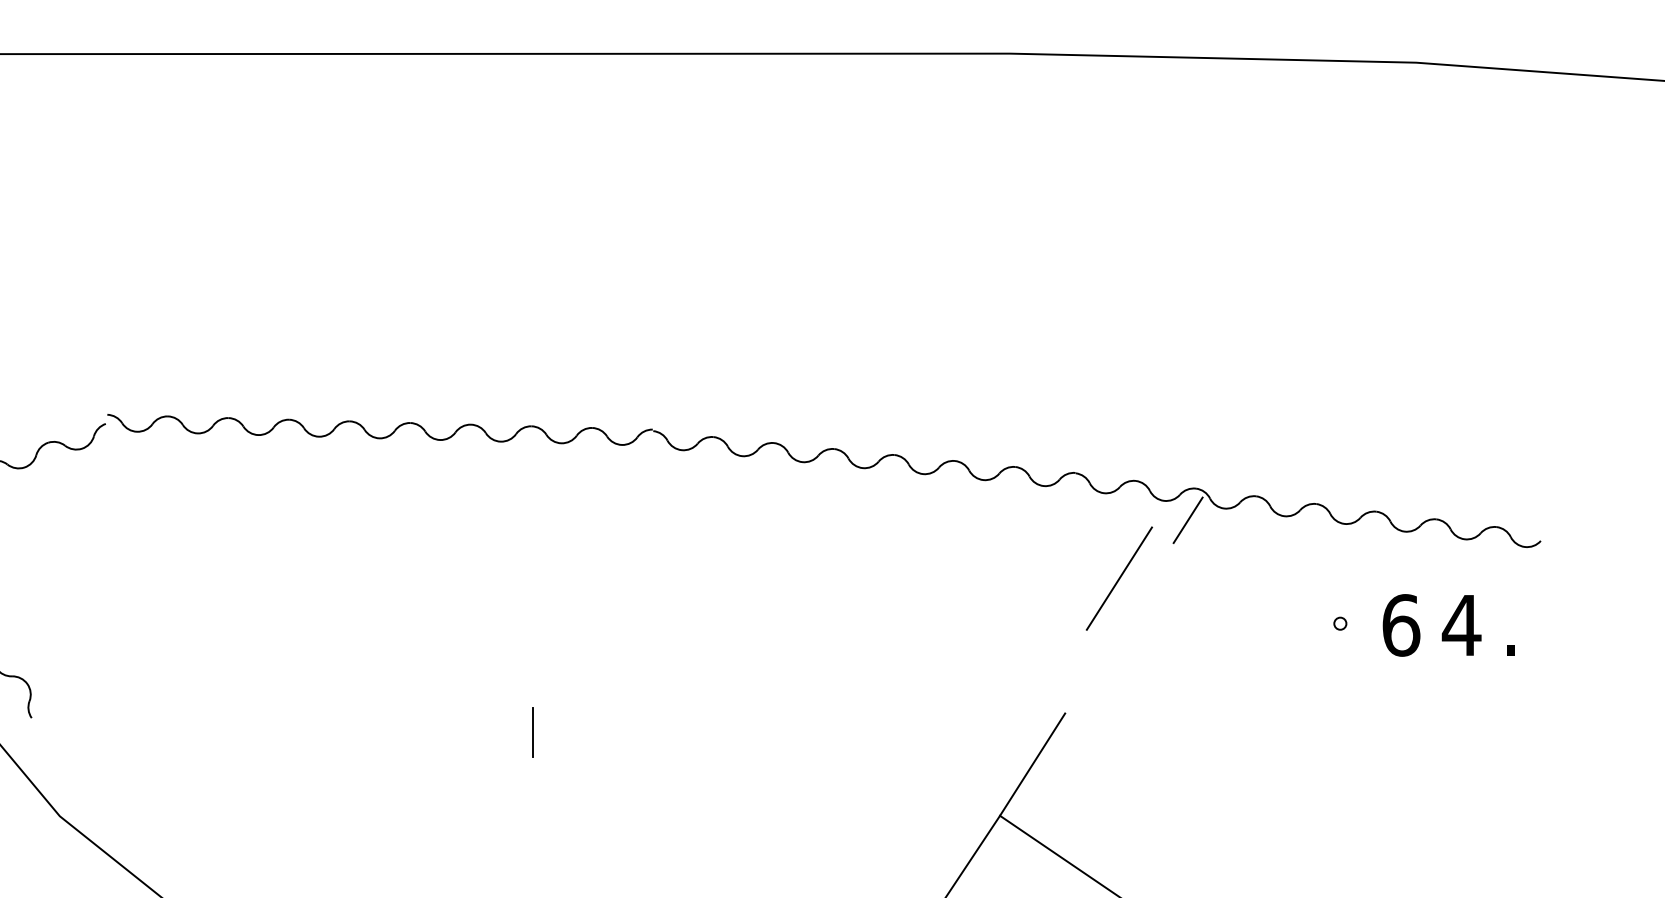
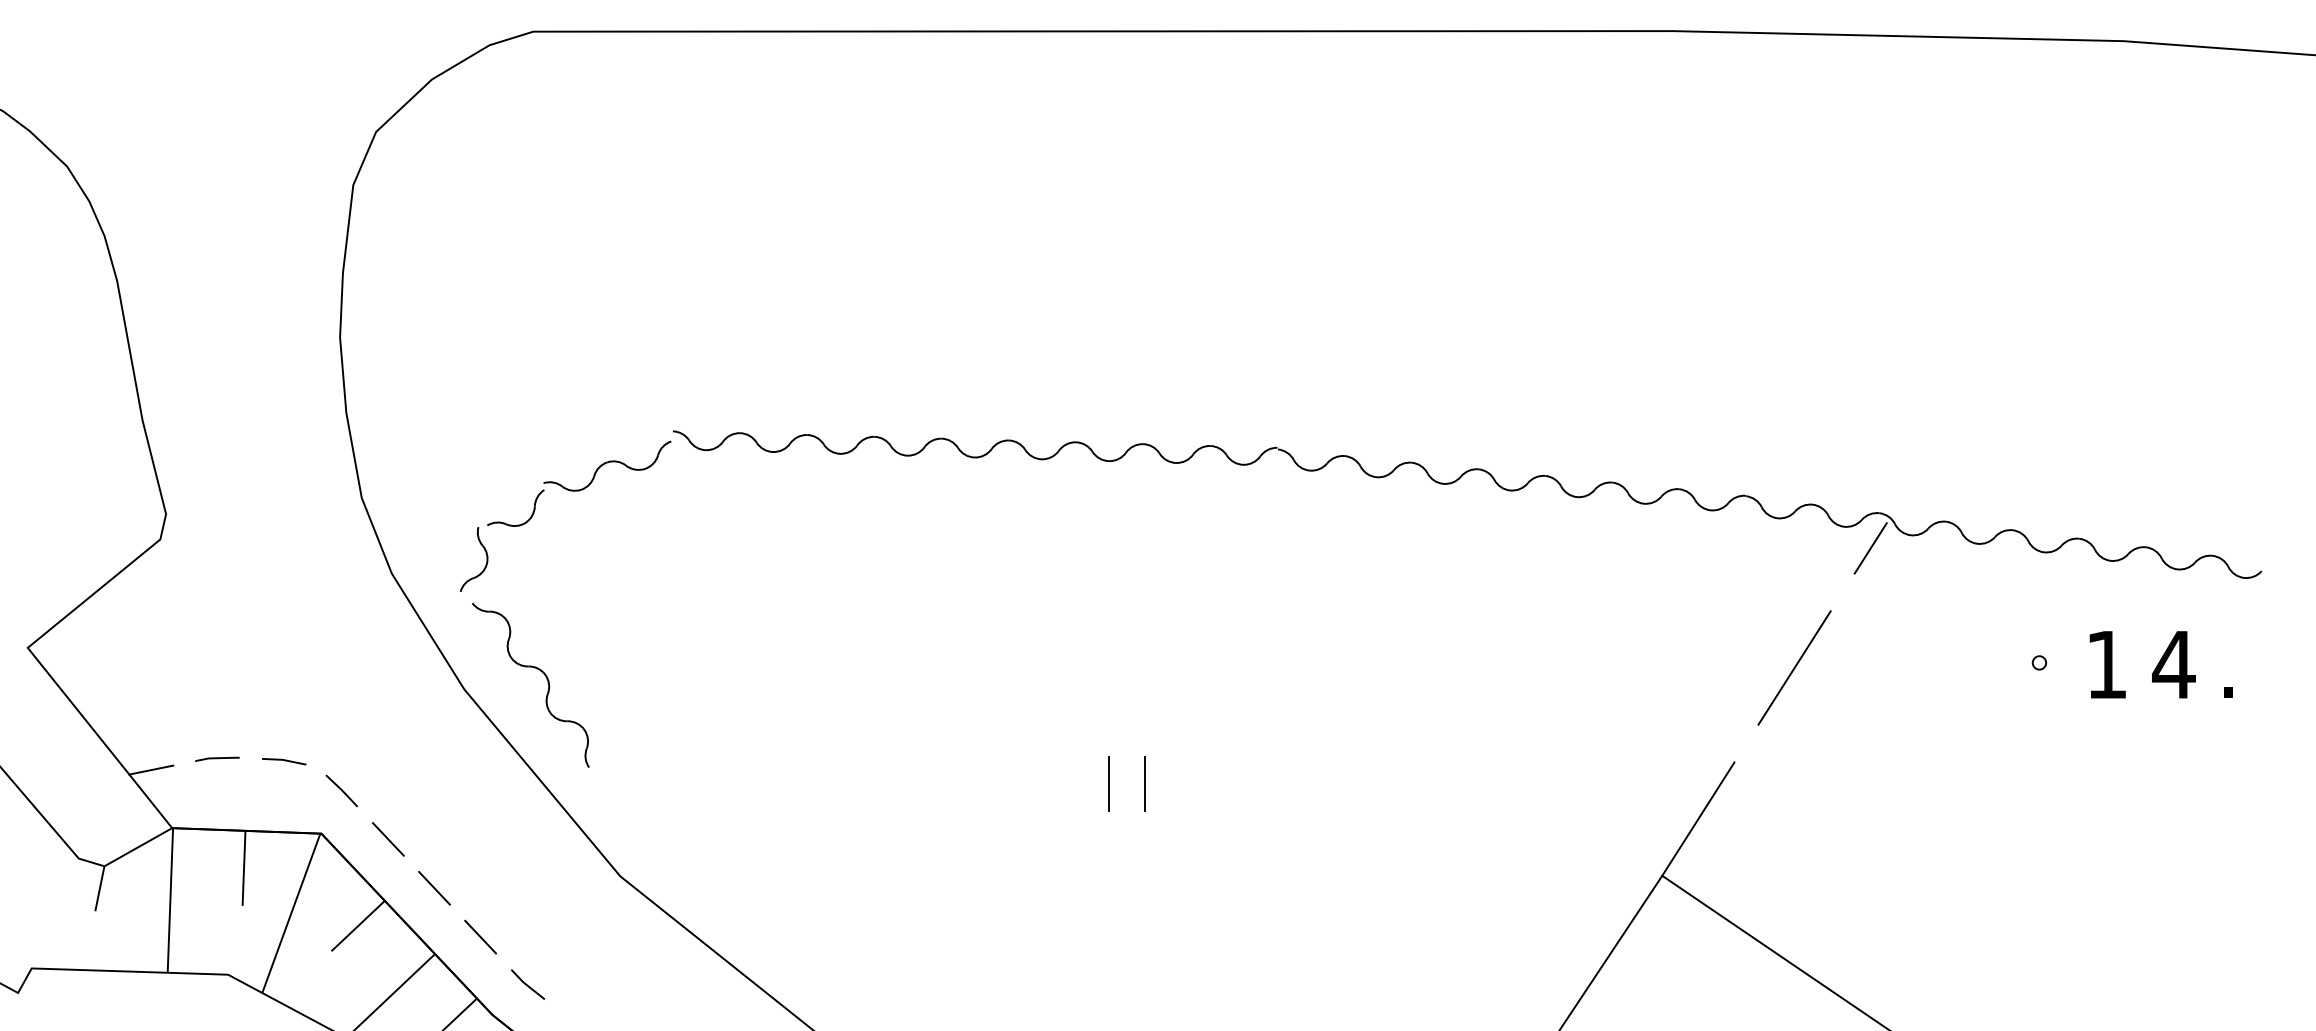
line: (1119, 578) -> (1794, 667), moved
text: (1401, 625) -> (2107, 664), 6 -> 1
line: (500, 732) -> (1108, 783), added

